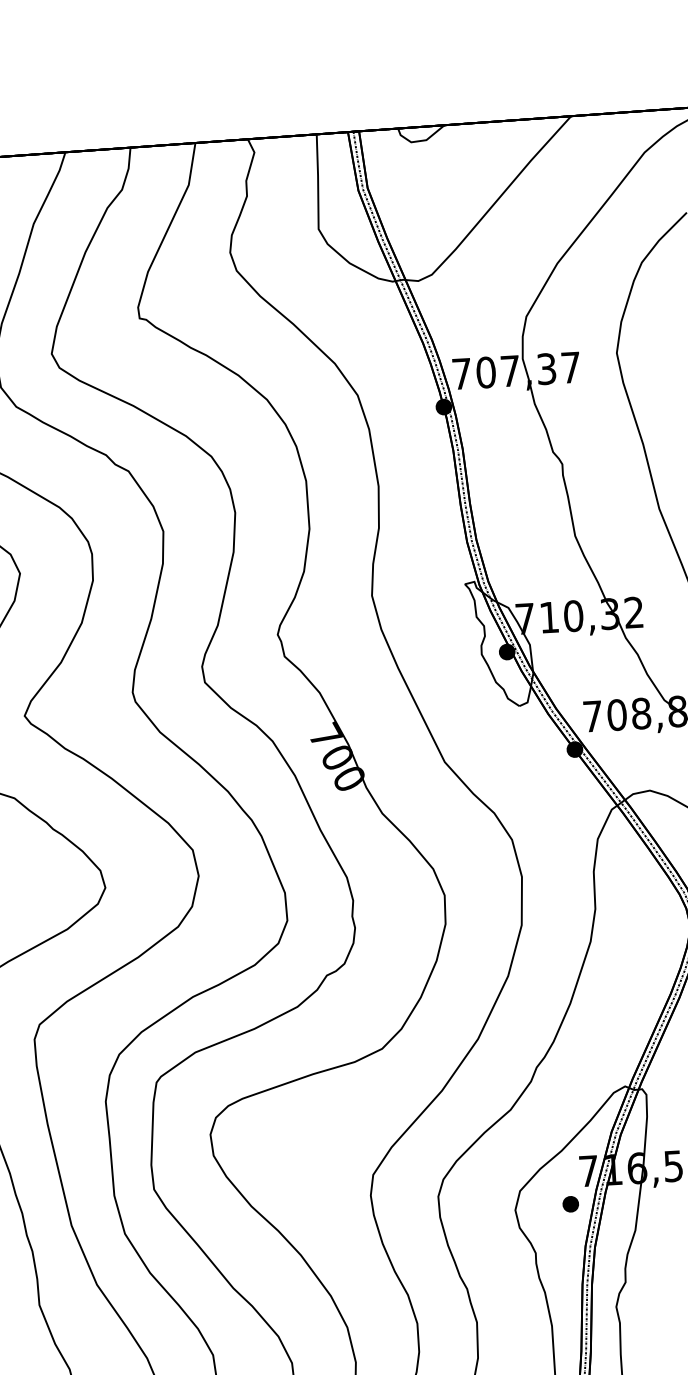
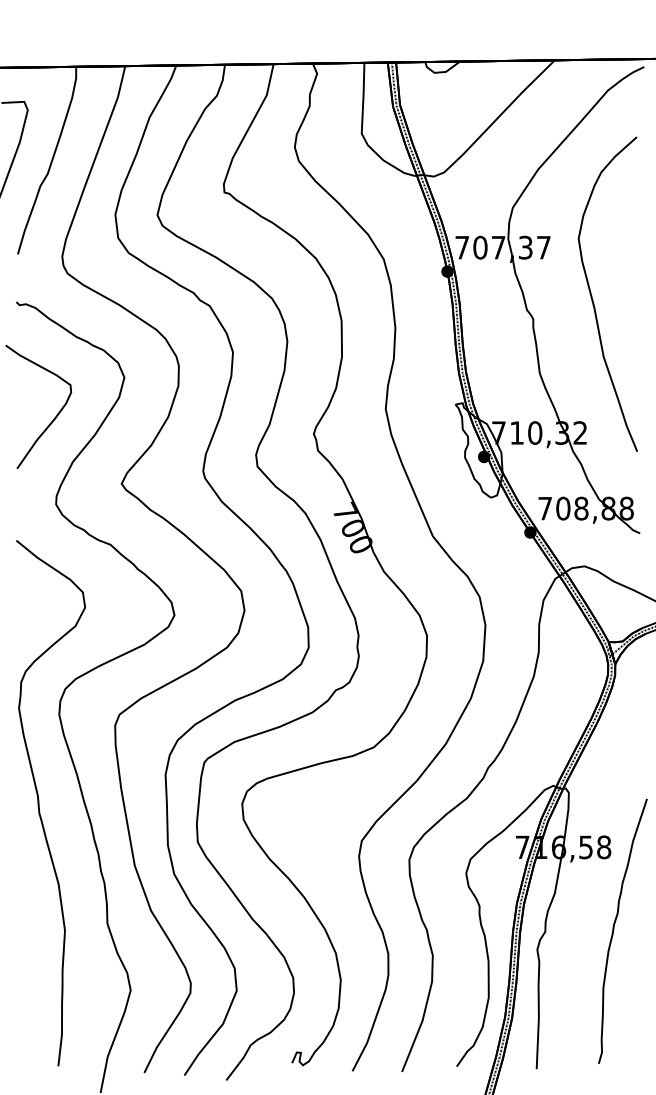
part: (570, 1204) -> (507, 871), removed

